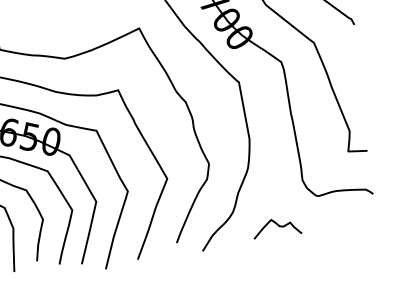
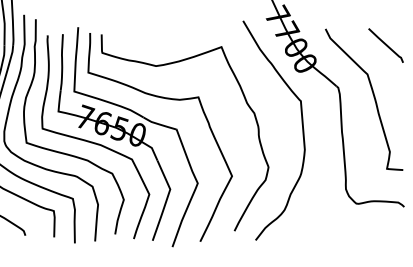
curve: (278, 227) -> (321, 226), removed

